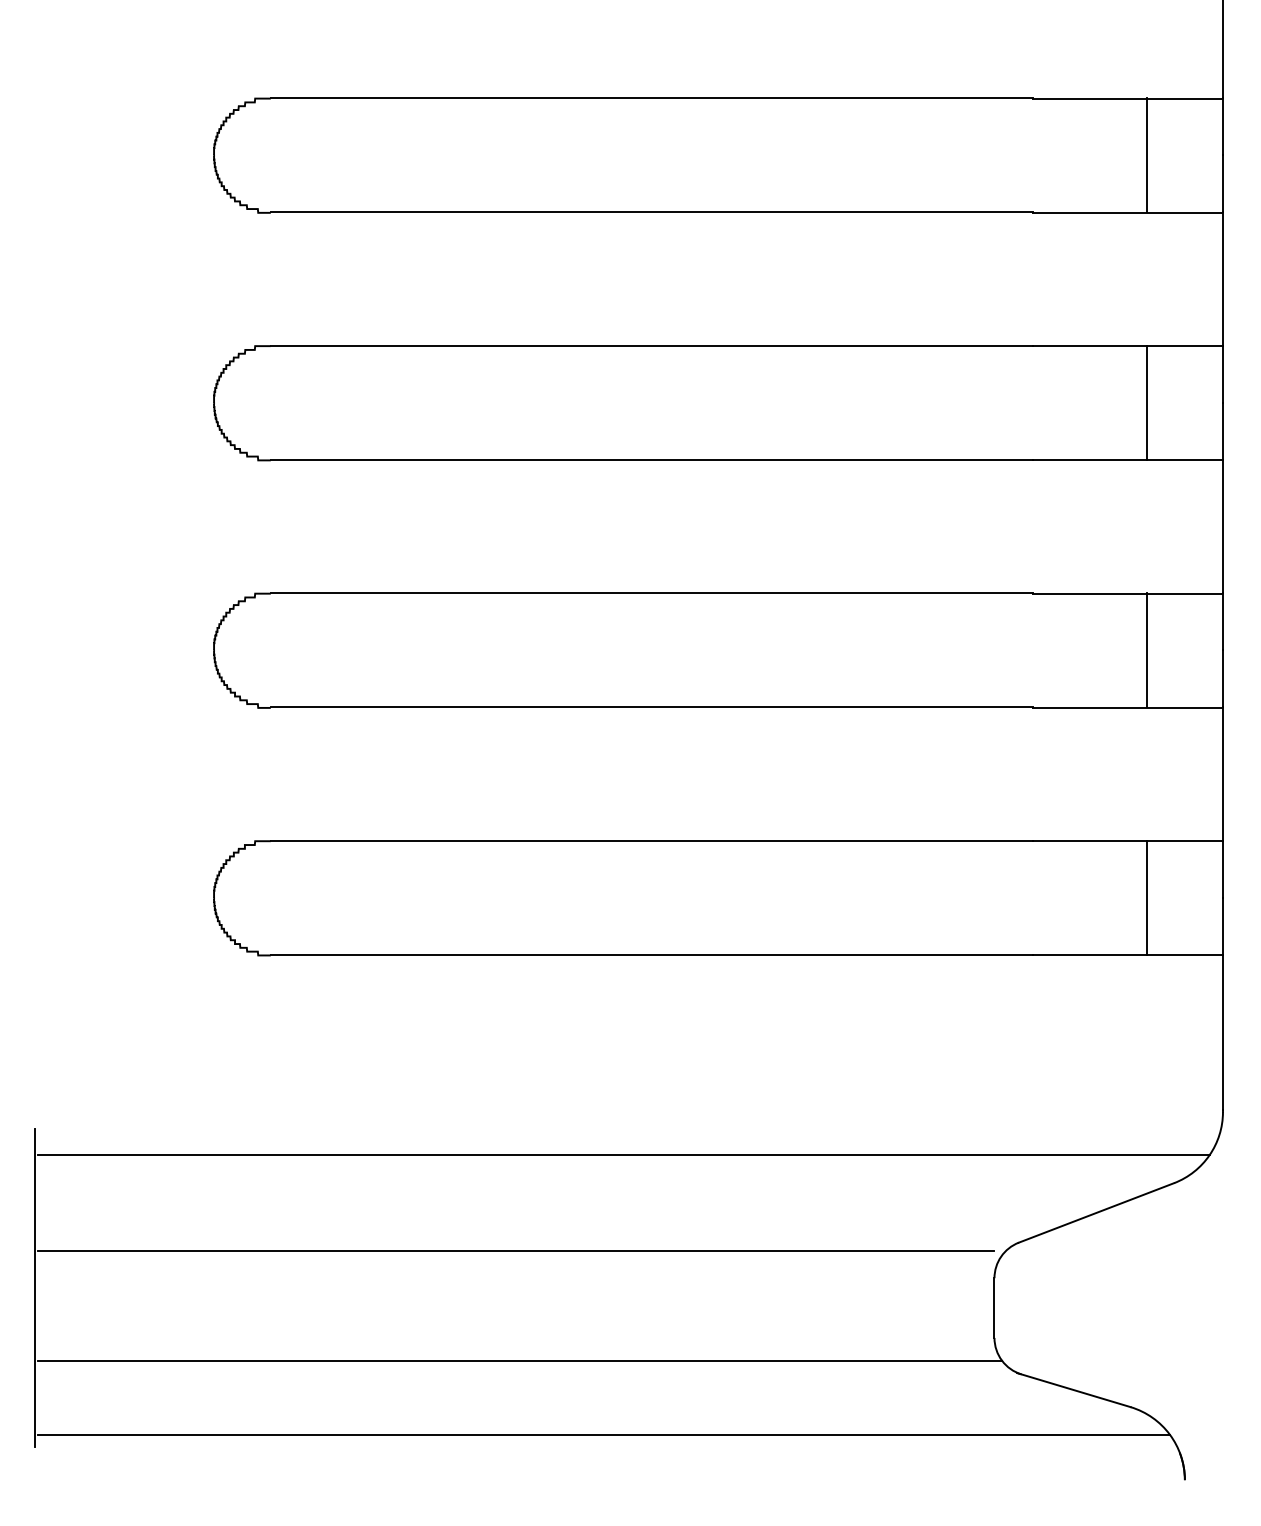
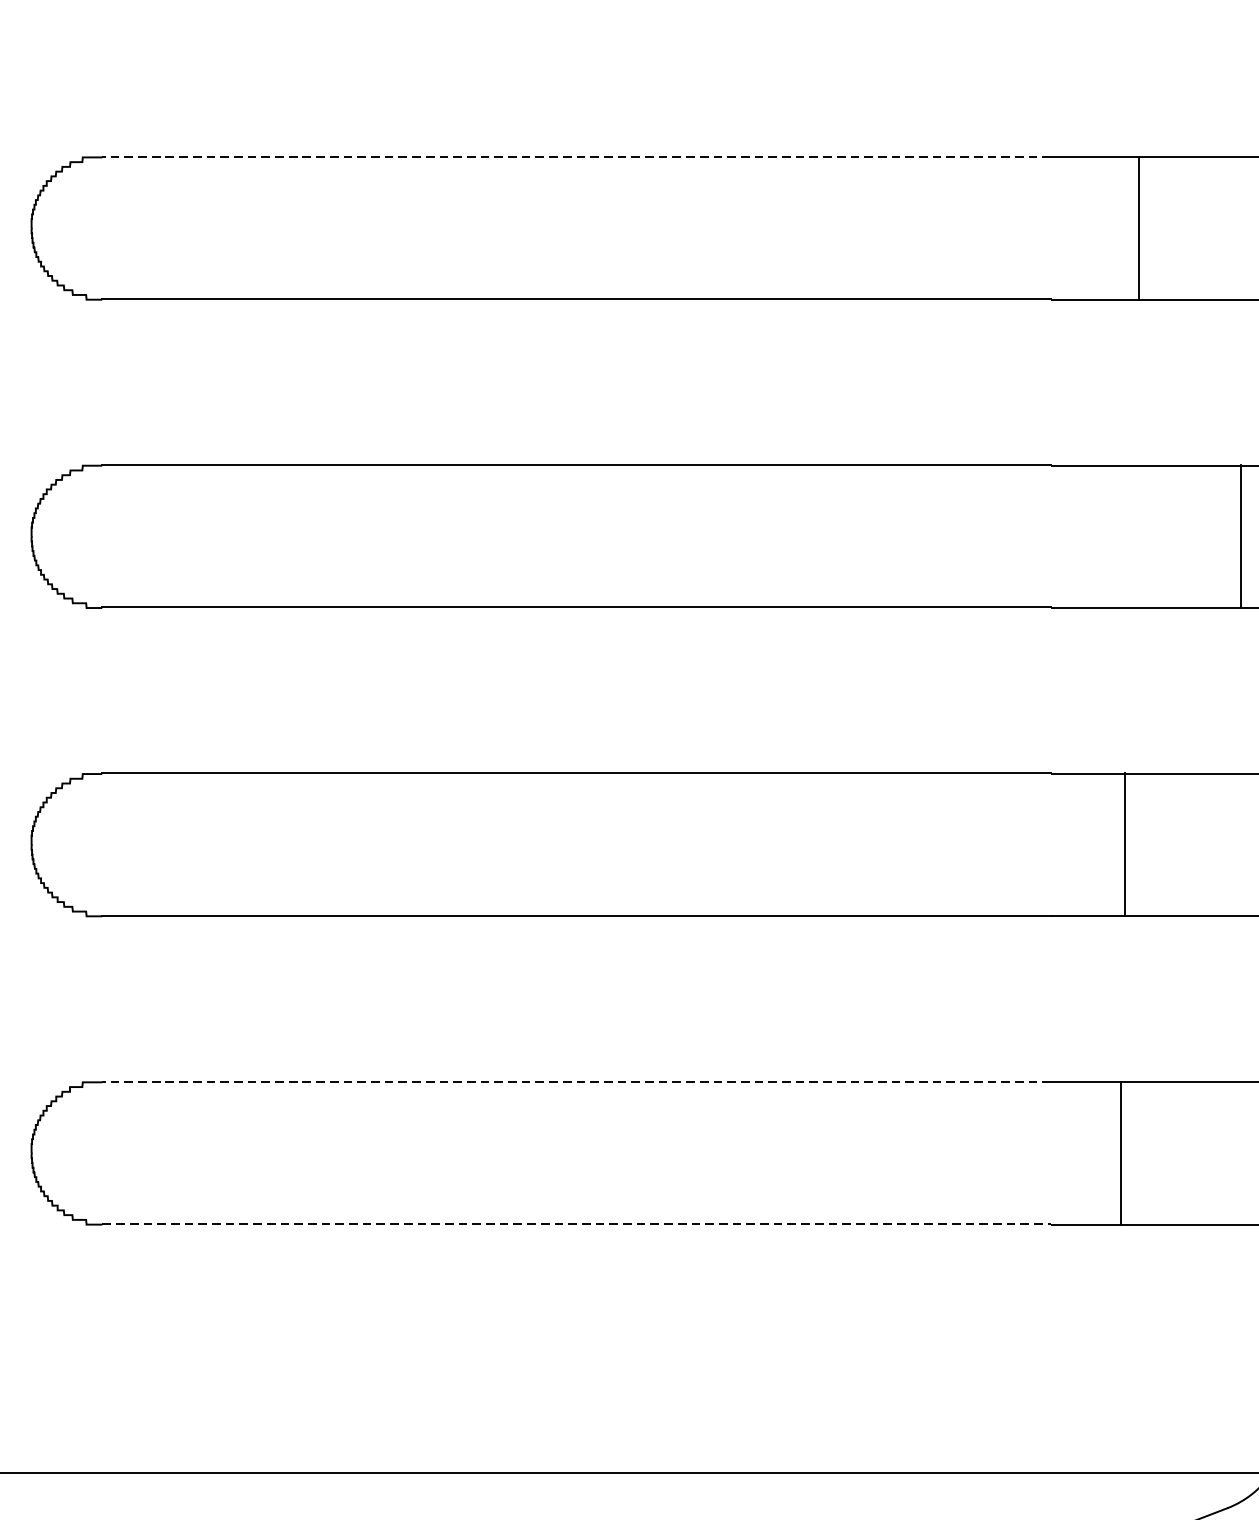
line: (651, 98) -> (576, 157), solid -> dashed
line: (1146, 155) -> (1138, 228), moved
line: (1146, 402) -> (1240, 535), moved
line: (1146, 650) -> (1124, 844), moved
line: (651, 840) -> (576, 1081), solid -> dashed
line: (1146, 897) -> (1120, 1152), moved
line: (651, 955) -> (576, 1224), solid -> dashed

